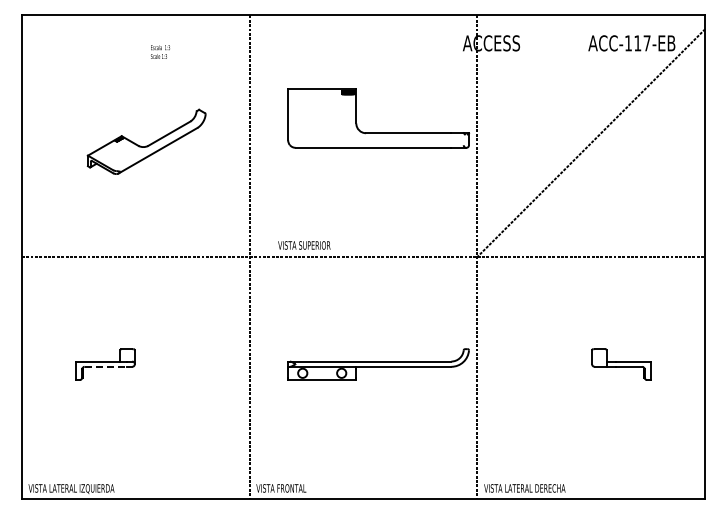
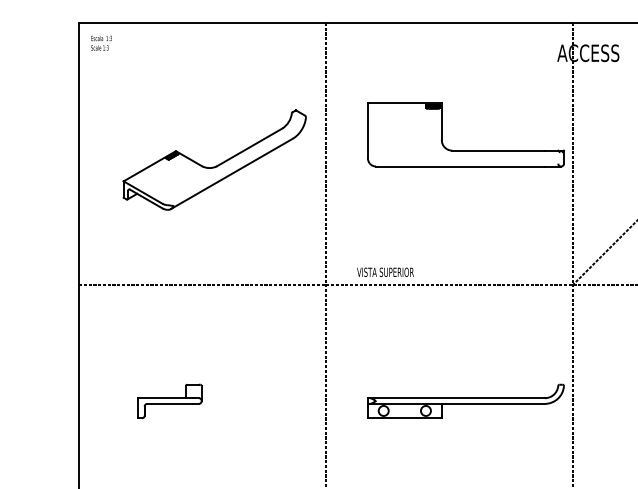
text: (160, 51) -> (101, 42), moved
part: (146, 141) -> (214, 159), size x1.43
line: (106, 366) -> (170, 403), dashed -> solid

